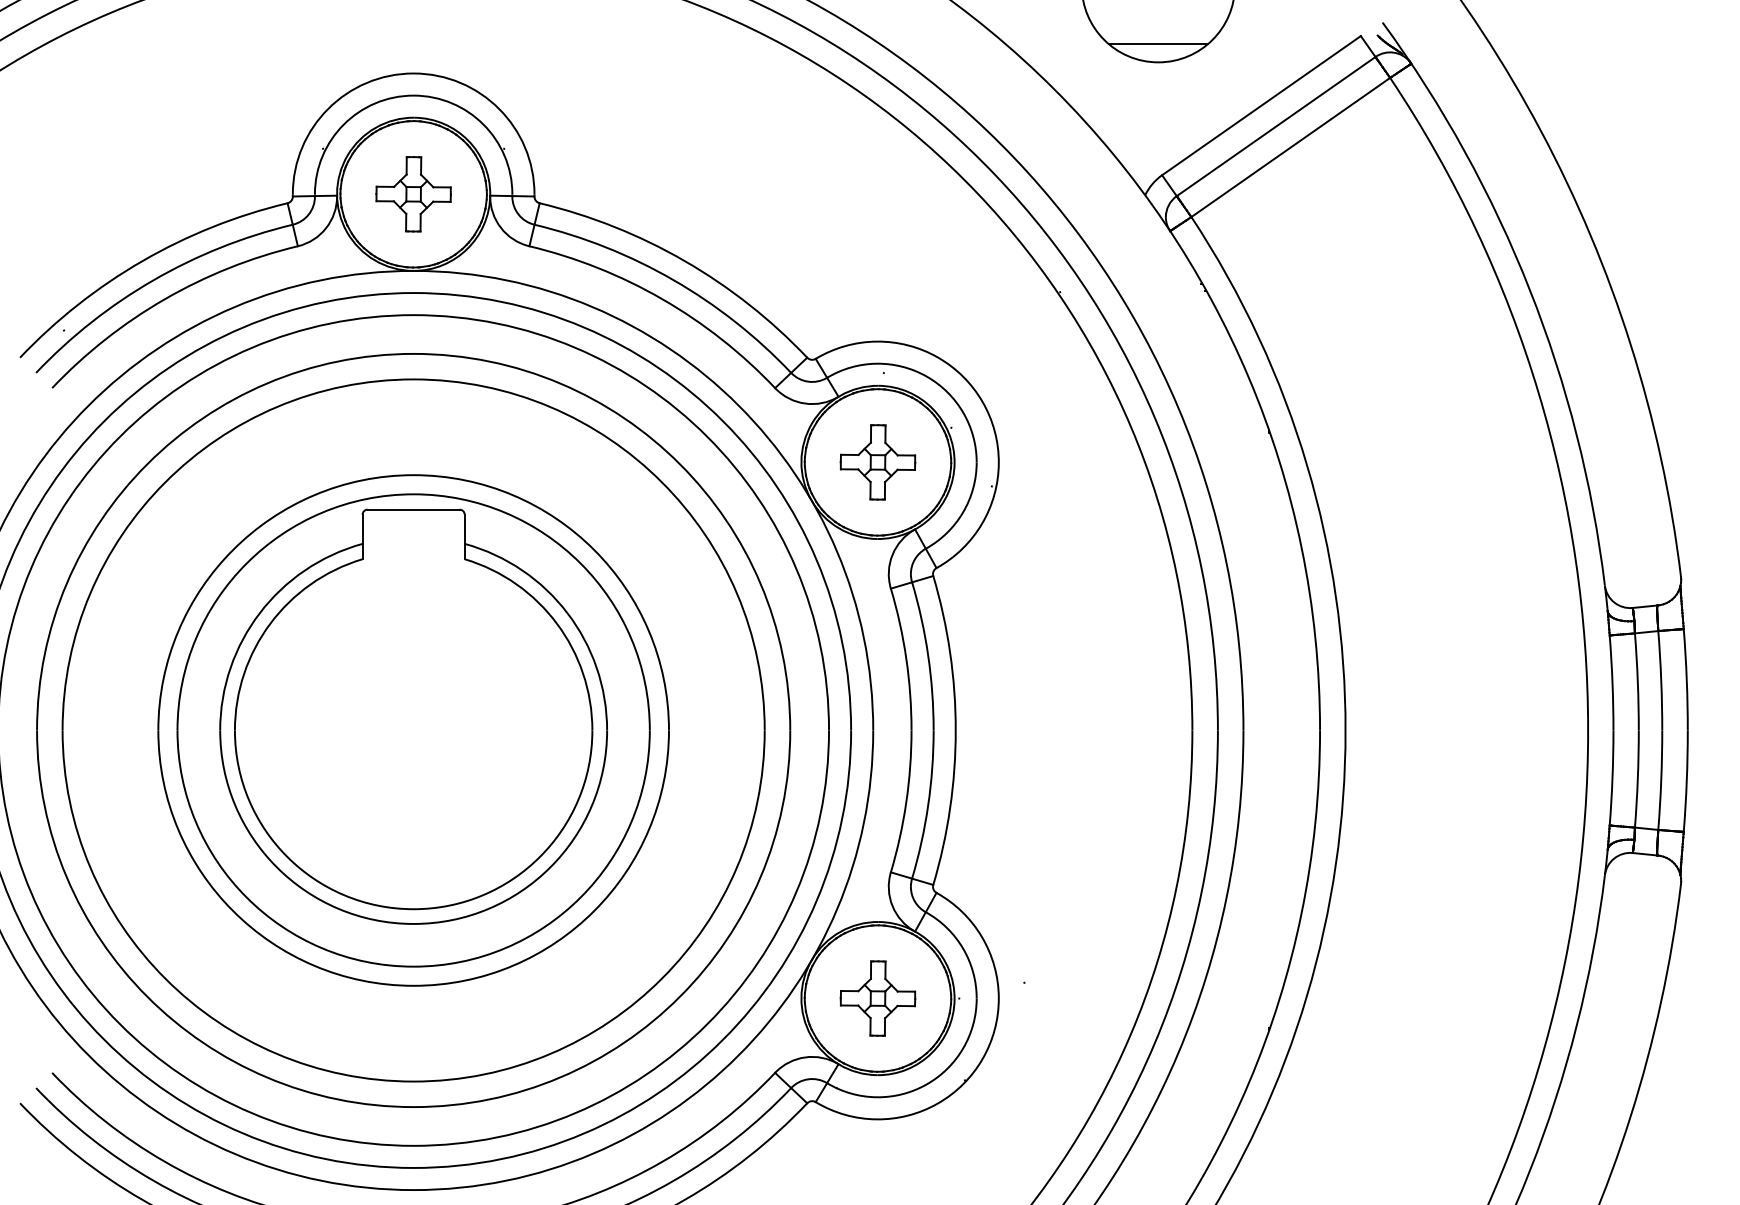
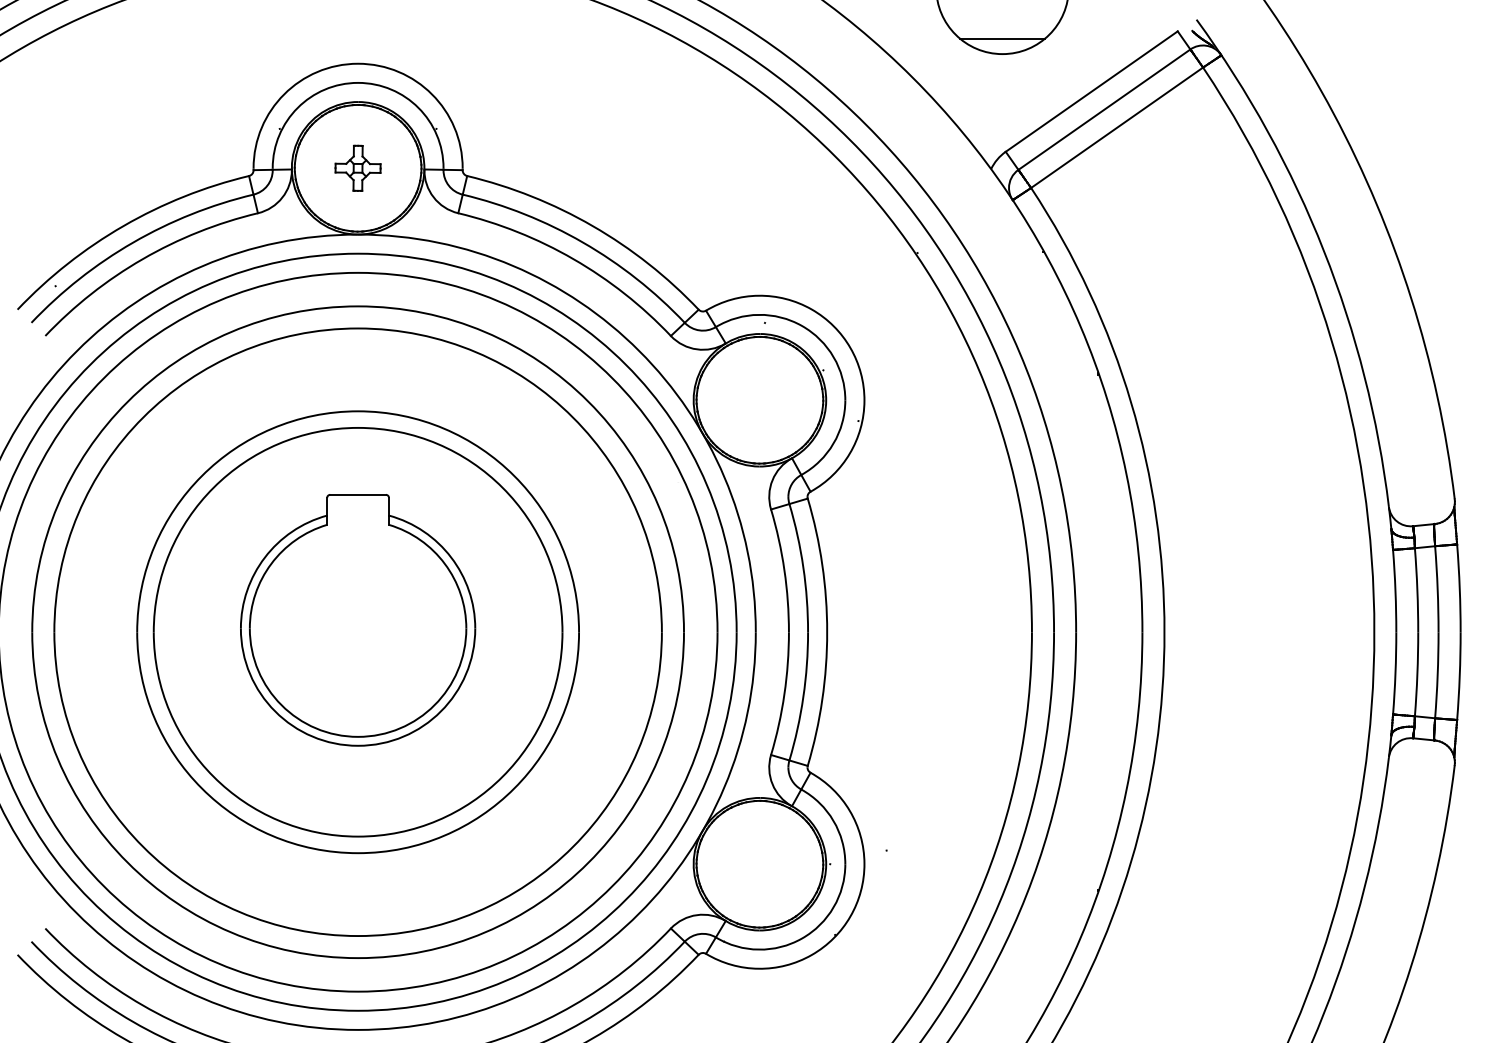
part: (413, 194) -> (357, 168), size x0.7
part: (877, 462) -> (759, 400), removed
part: (413, 716) -> (357, 620), size x0.7
part: (877, 998) -> (759, 864), removed

